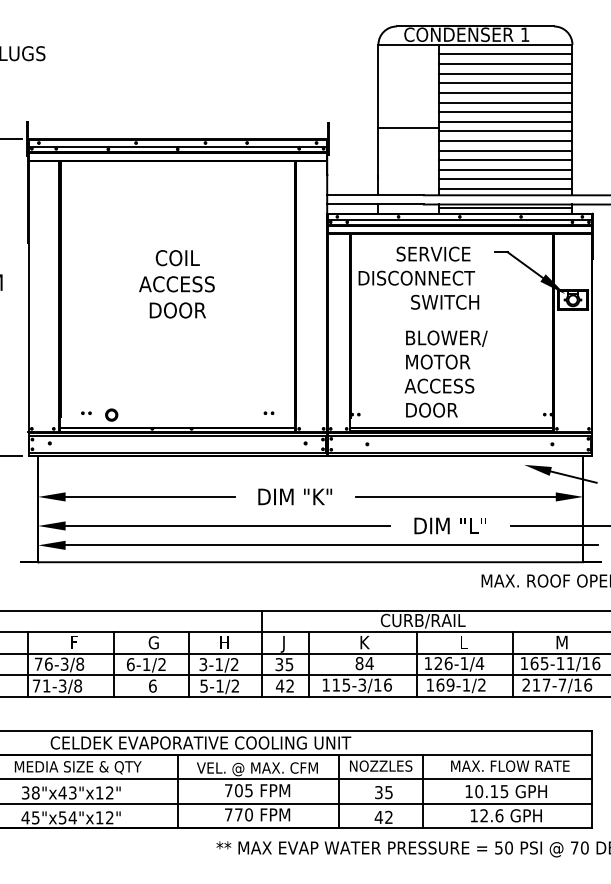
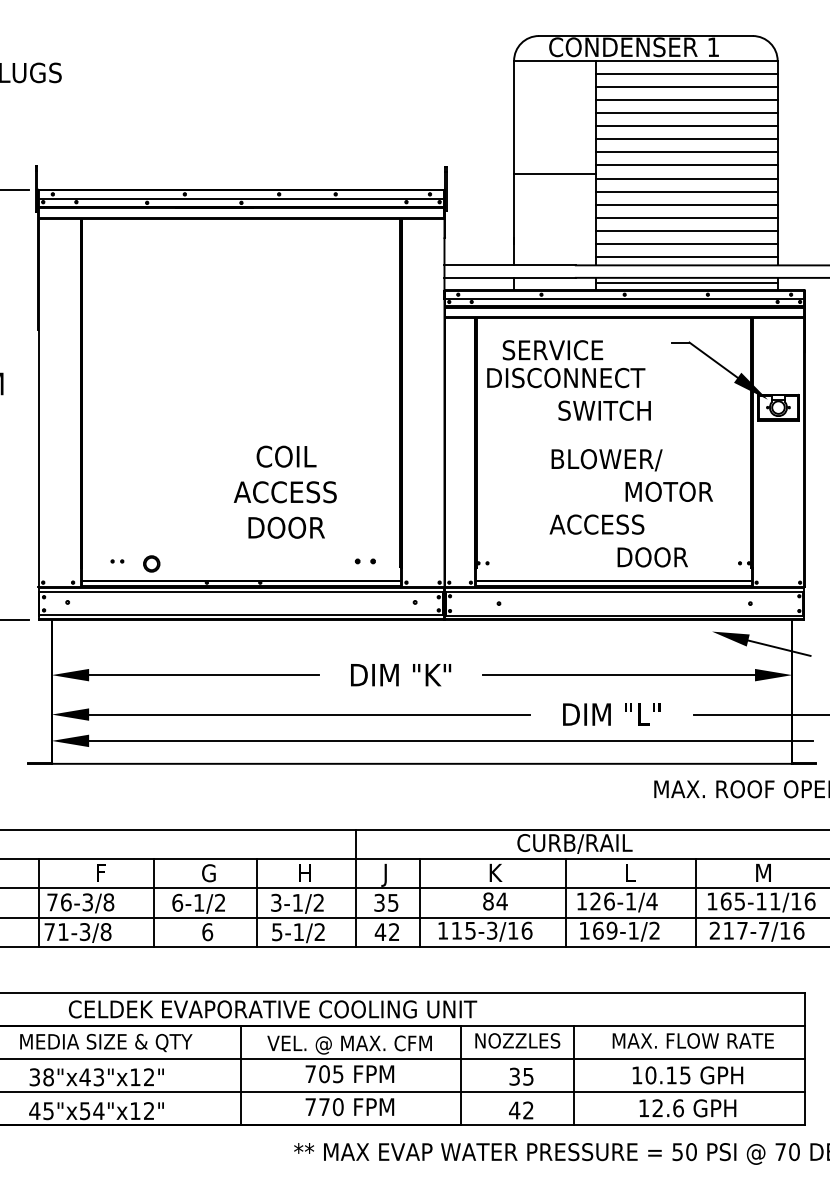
text: (433, 254) -> (552, 350), moved
text: (176, 283) -> (284, 491), moved
text: (437, 361) -> (668, 491), moved
text: (431, 410) -> (652, 557), moved
part: (269, 413) -> (365, 561), size x1.6

